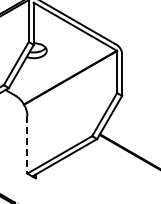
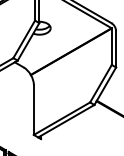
line: (27, 144) -> (33, 109), dashed -> solid

